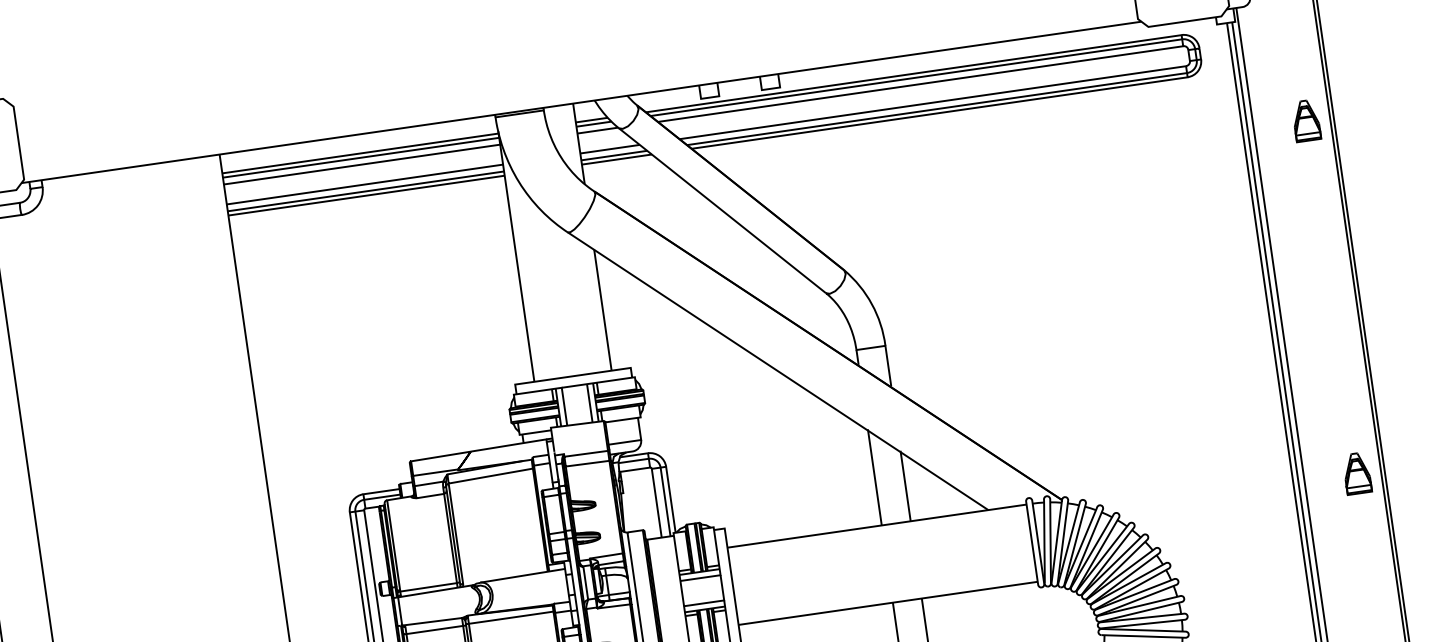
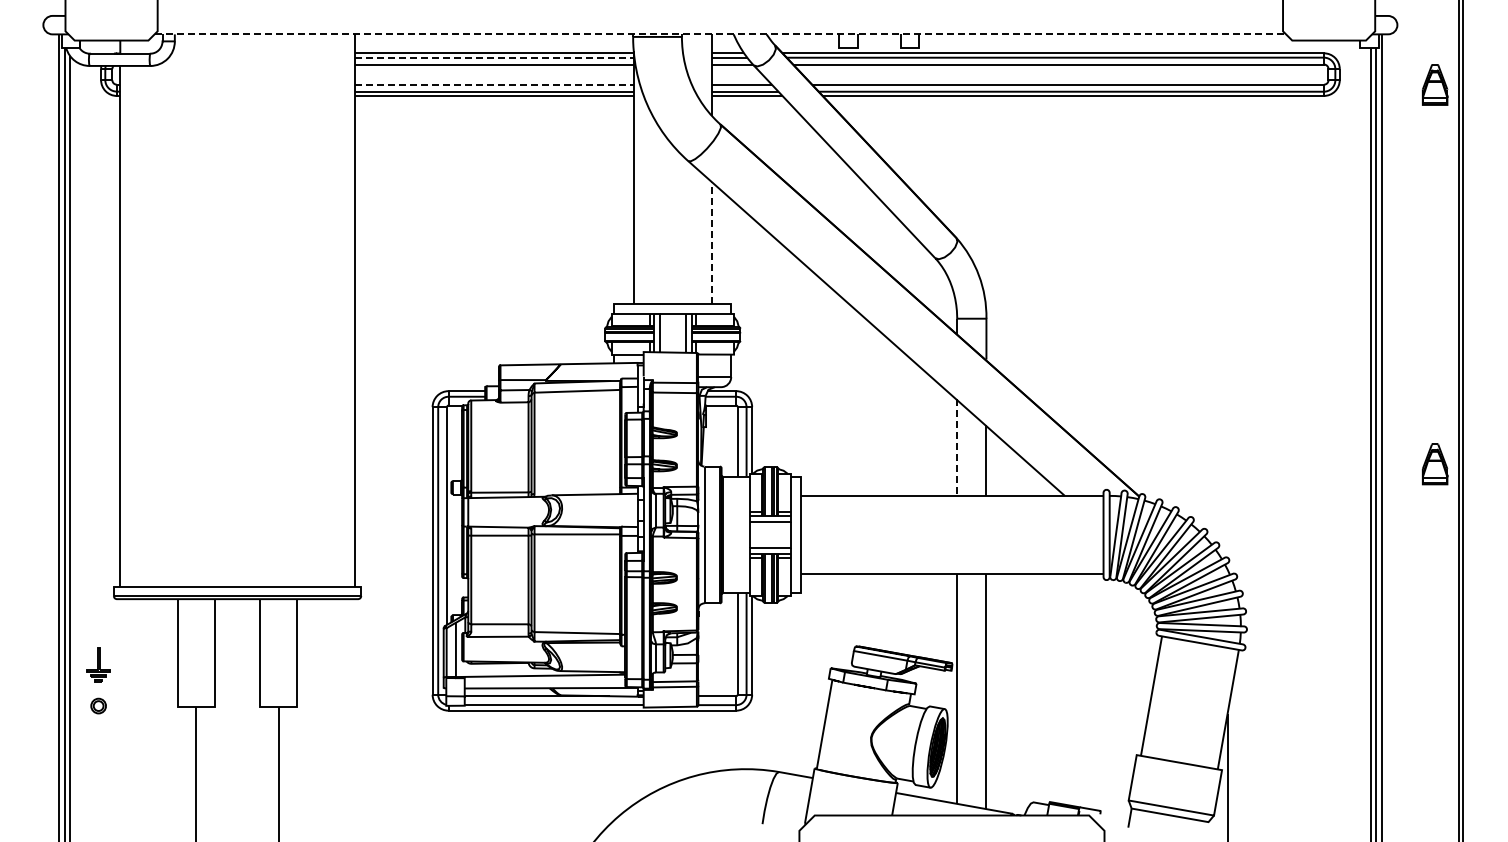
line: (581, 102) -> (720, 34), solid -> dashed
part: (1305, 120) -> (1434, 84), moved
line: (361, 157) -> (494, 57), solid -> dashed
line: (365, 184) -> (494, 84), solid -> dashed
line: (602, 309) -> (711, 242), solid -> dashed
part: (1356, 473) -> (1434, 464), moved
line: (875, 477) -> (957, 447), solid -> dashed

